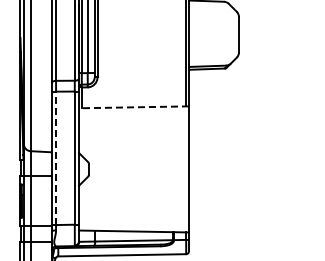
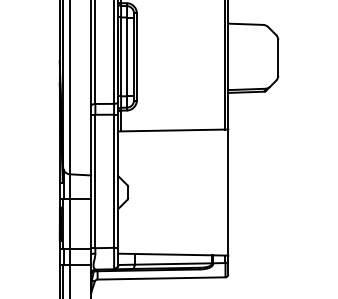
line: (134, 107) -> (173, 130), dashed -> solid
line: (56, 158) -> (95, 181), dashed -> solid

